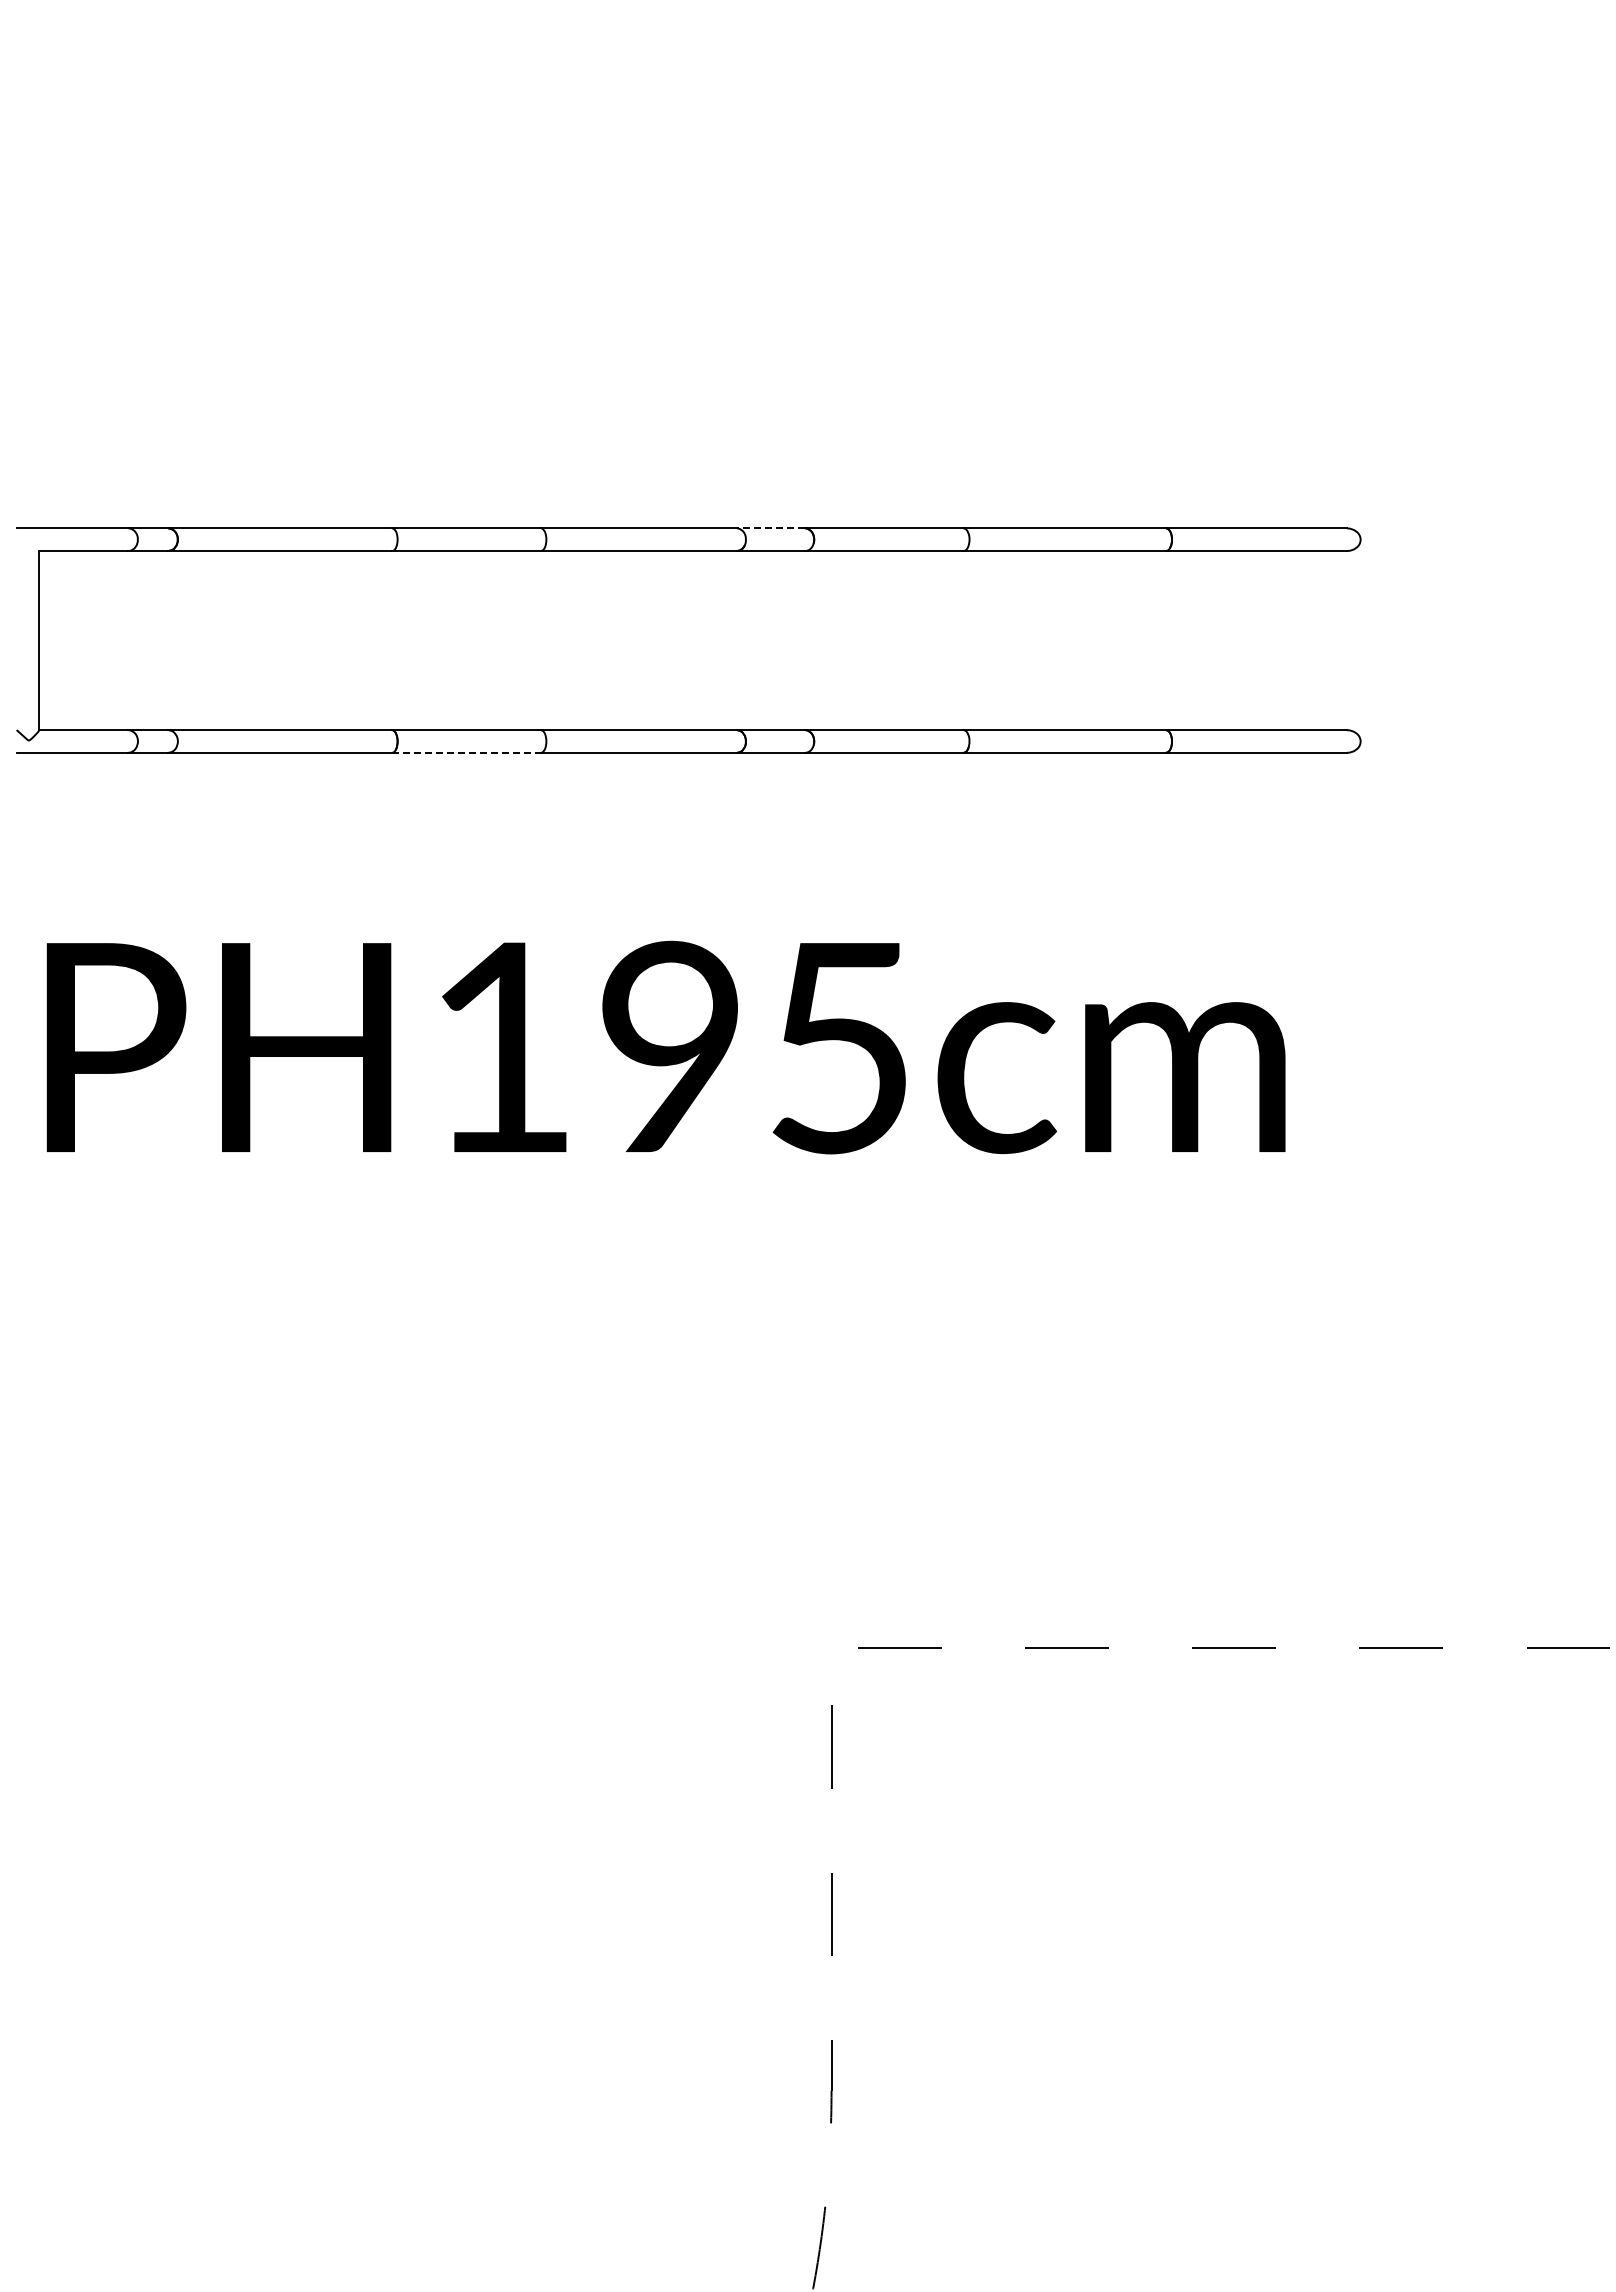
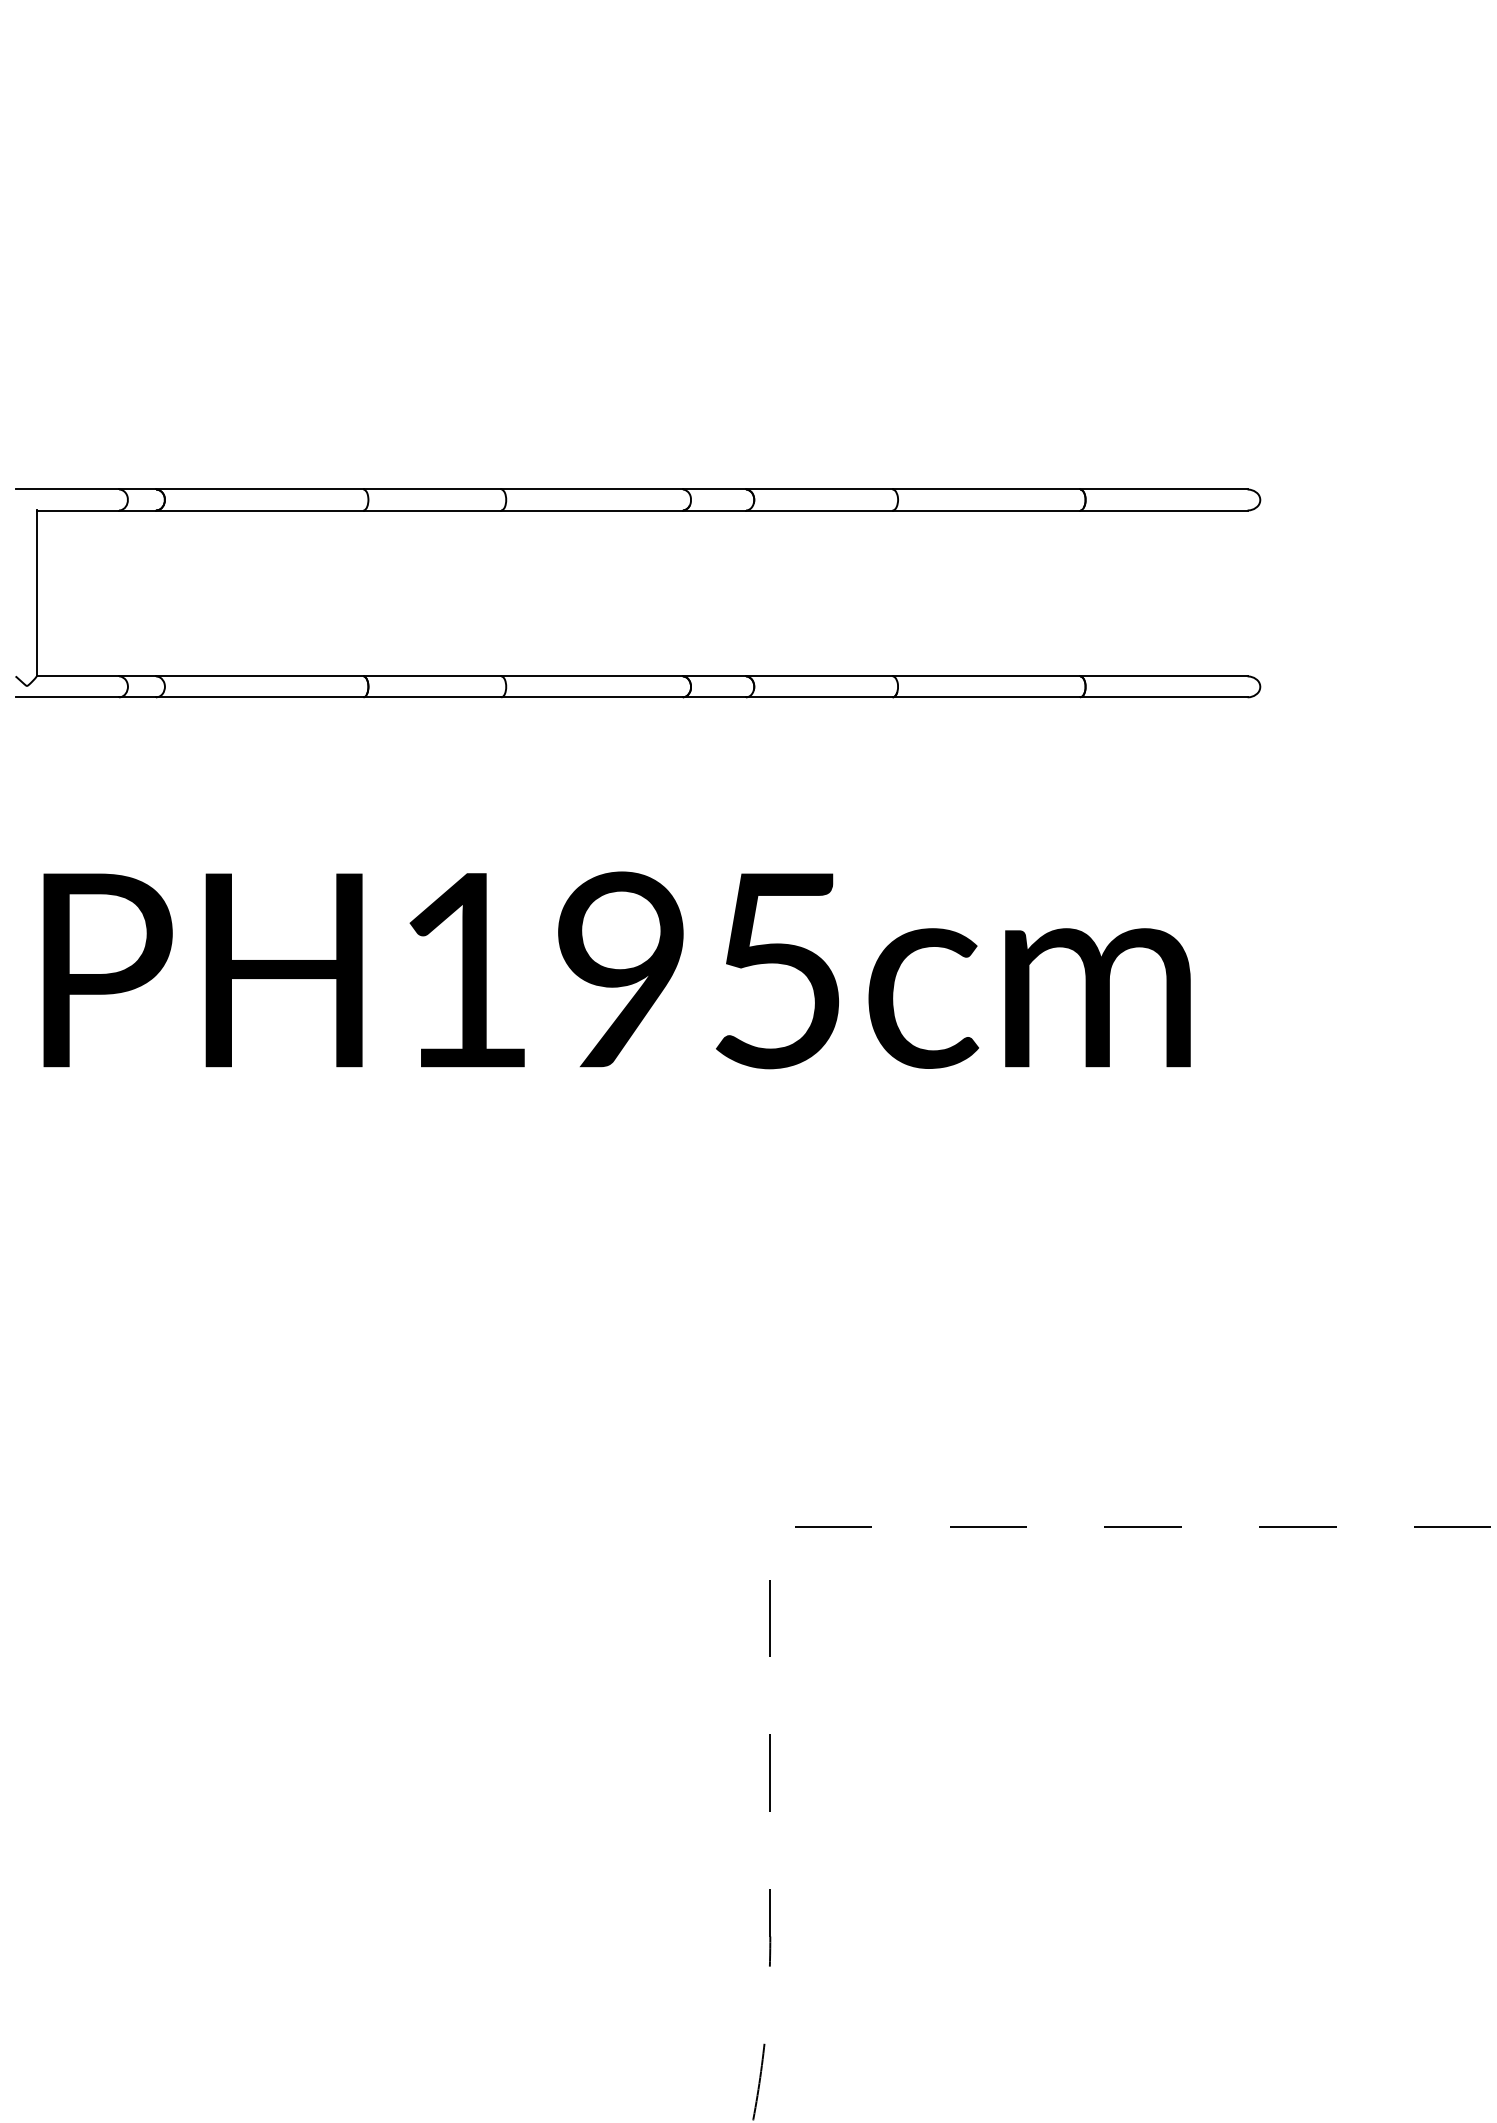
line: (770, 528) -> (713, 489), dashed -> solid
line: (467, 752) -> (433, 697), dashed -> solid

